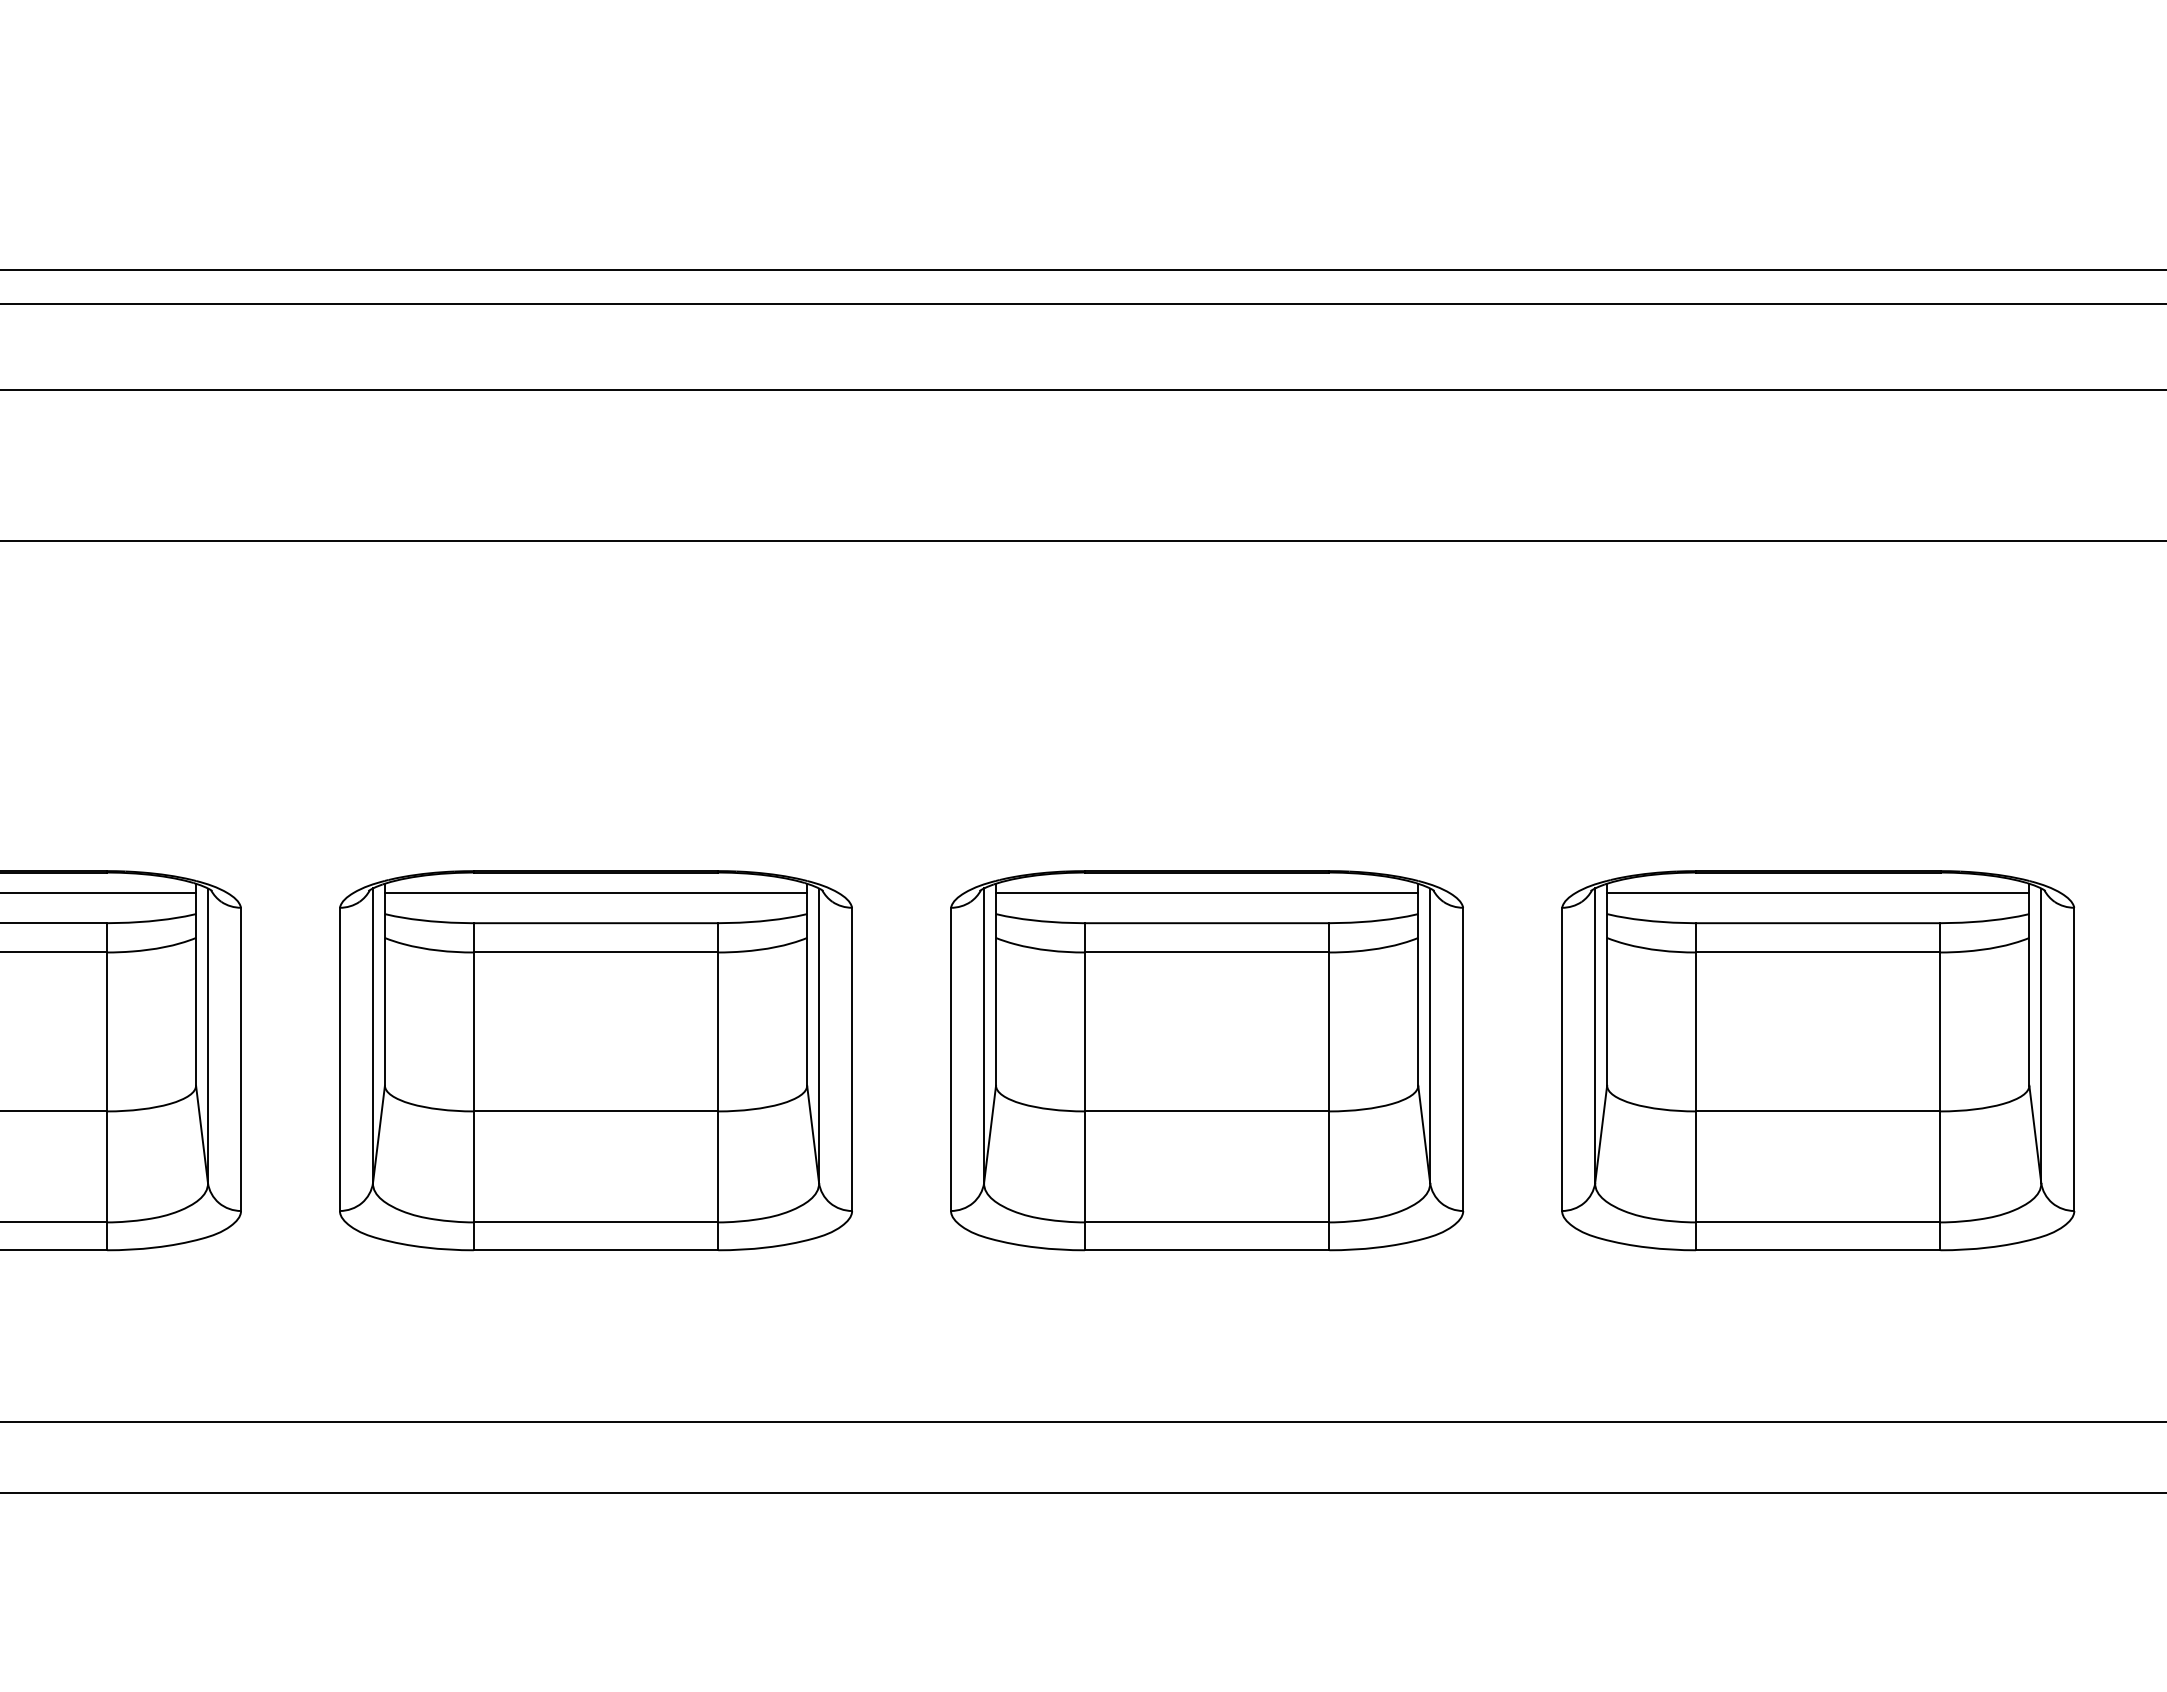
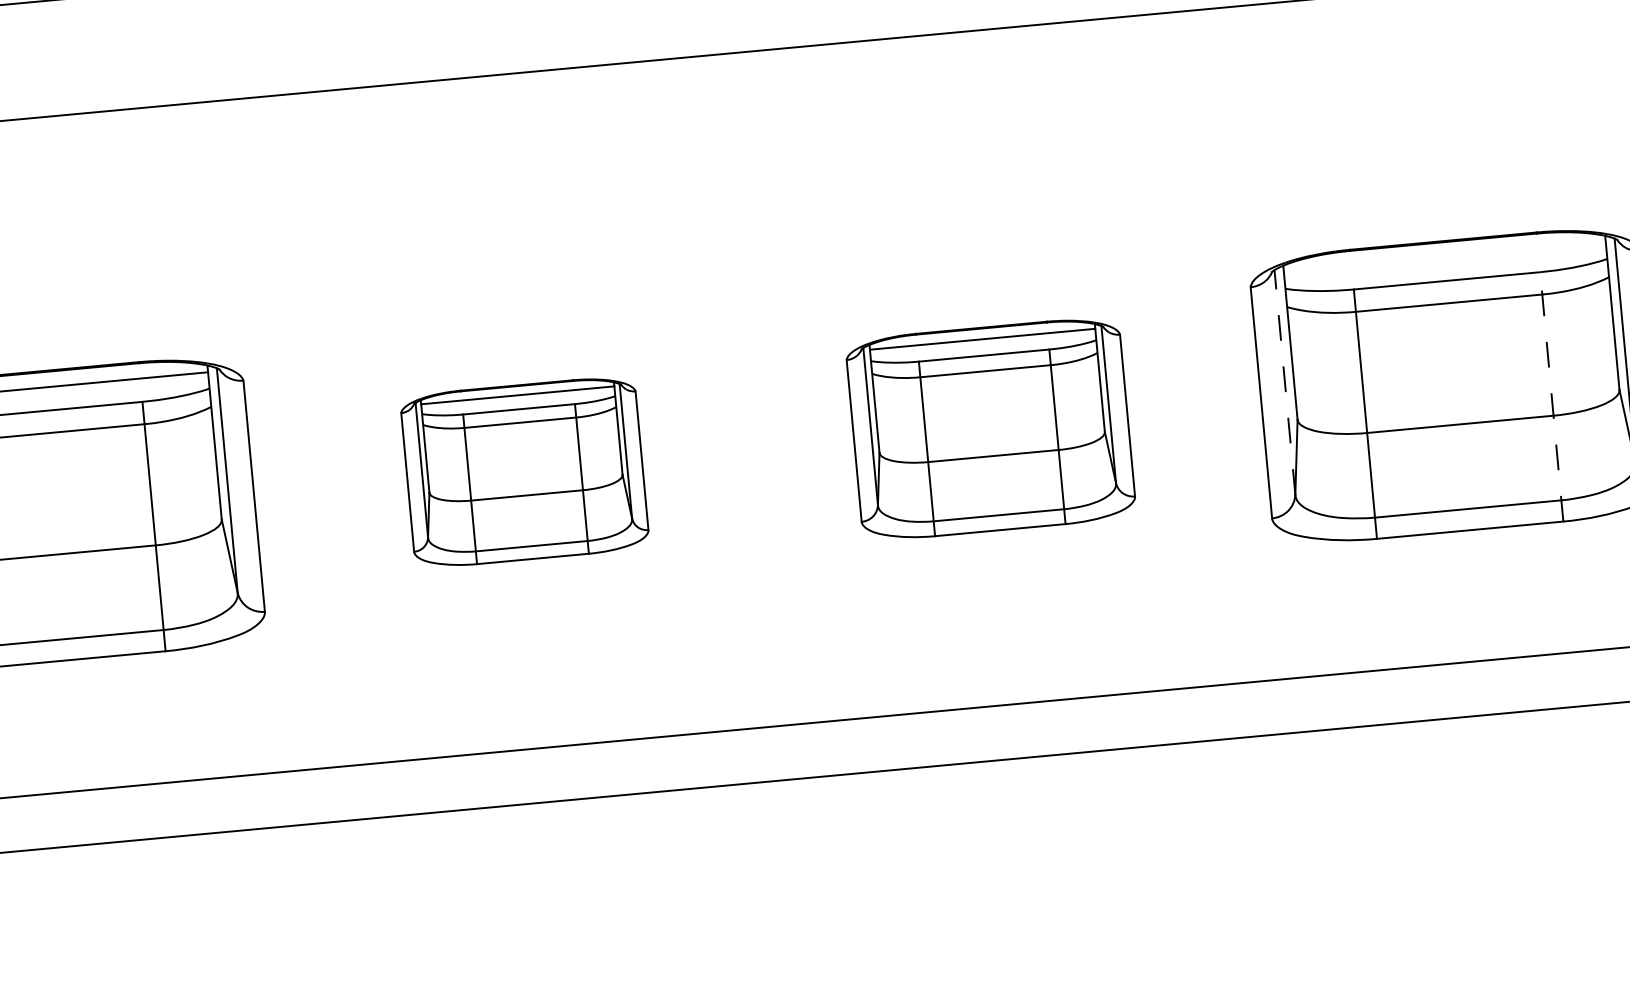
line: (1818, 892) -> (1445, 257), removed
line: (1595, 1035) -> (1285, 382), solid -> dashed
part: (595, 1060) -> (524, 472), size x0.6
part: (1207, 1060) -> (991, 428), size x0.7
line: (1940, 1086) -> (1551, 396), solid -> dashed

